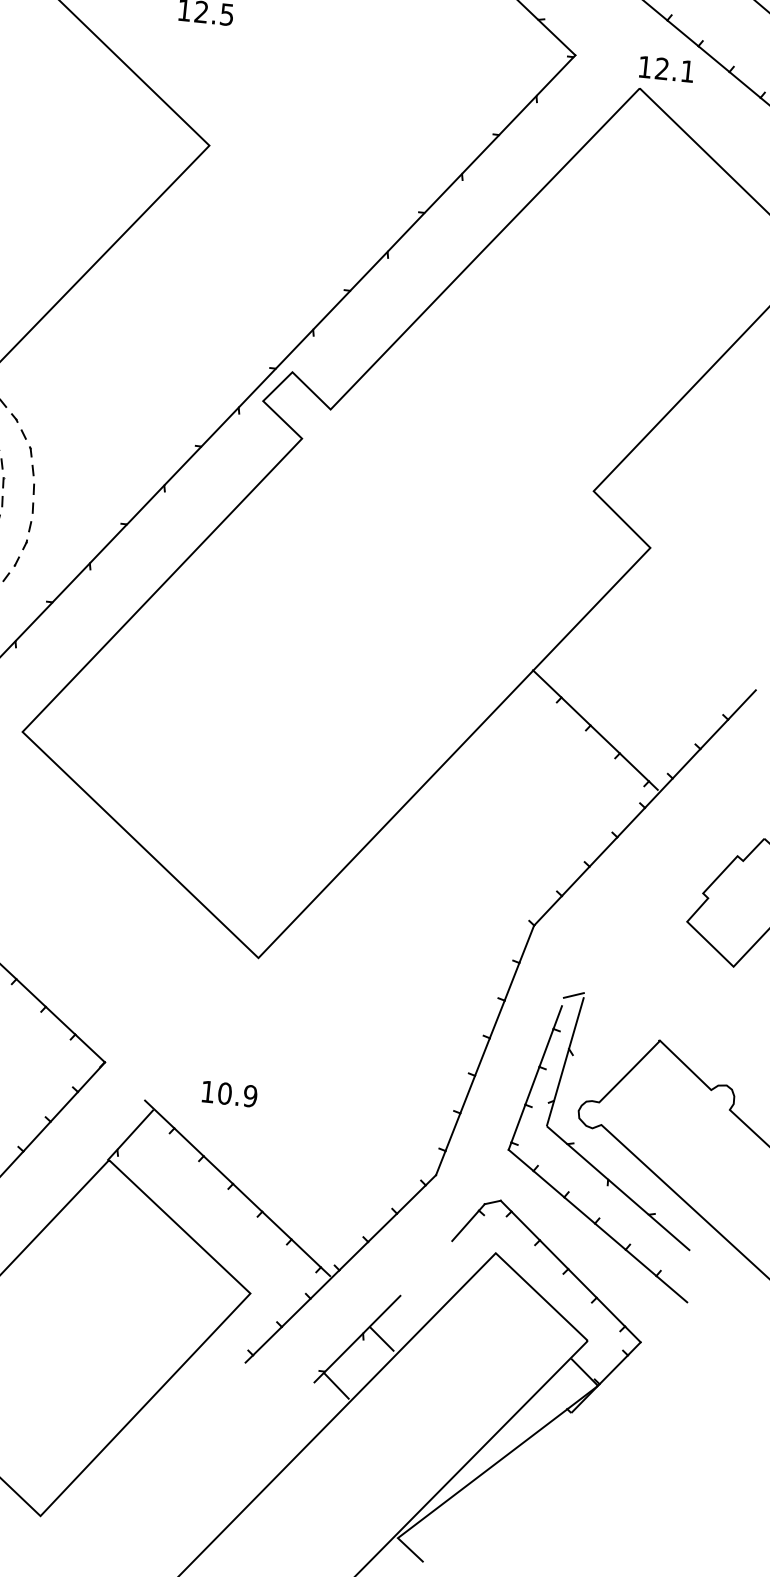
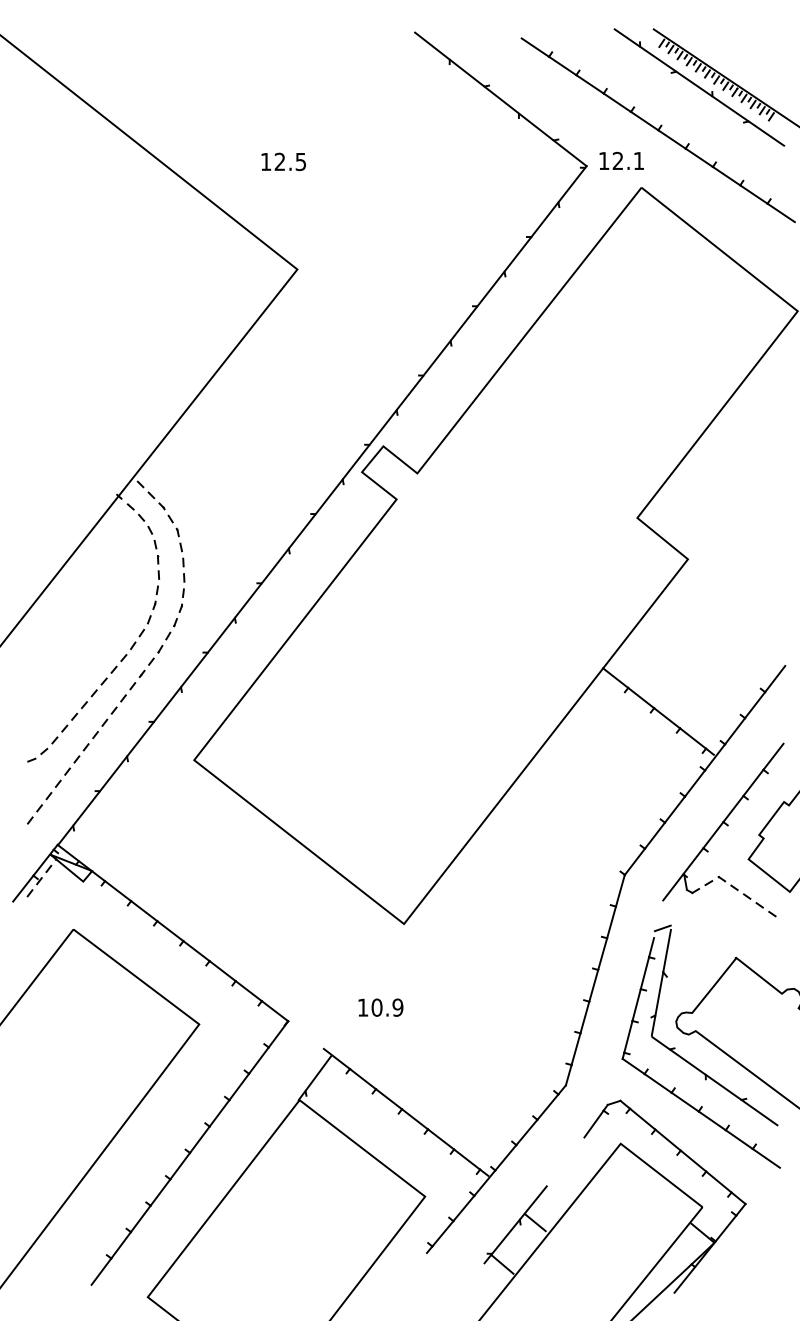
text: (666, 68) -> (621, 160), moved
part: (660, 882) -> (723, 829), added
text: (229, 1093) -> (380, 1007), moved
line: (556, 1426) -> (684, 1279), added

